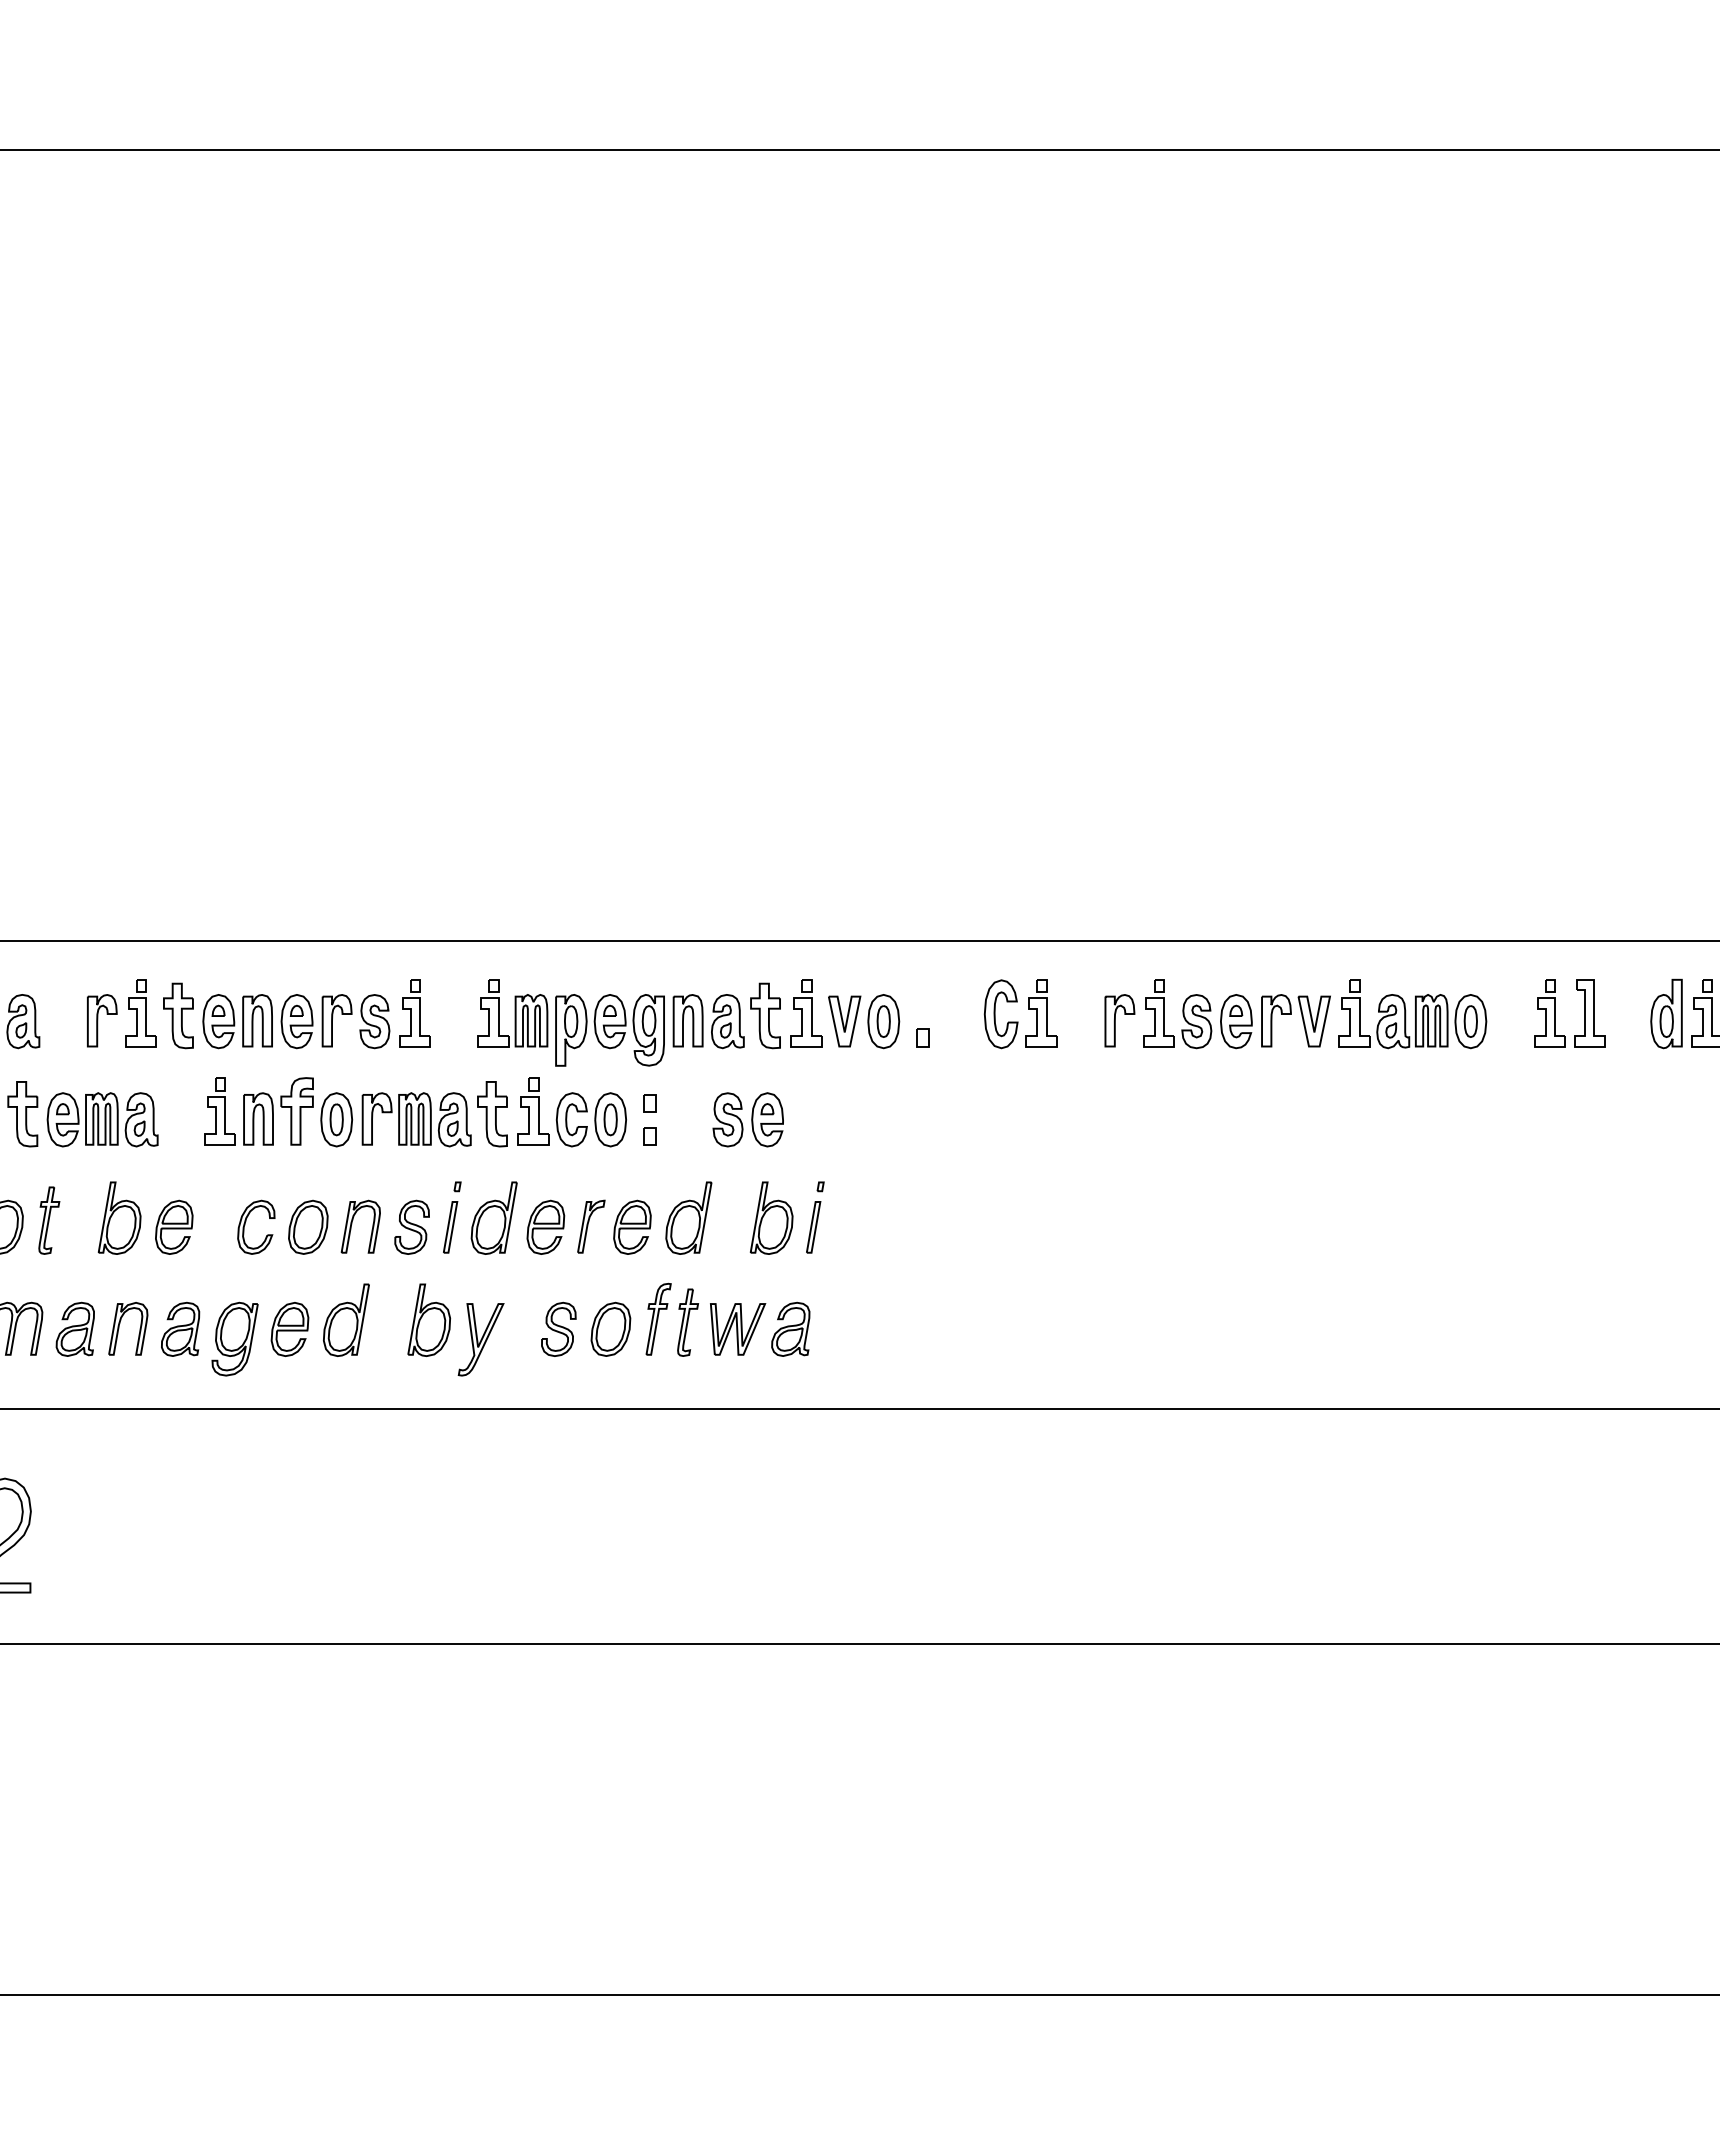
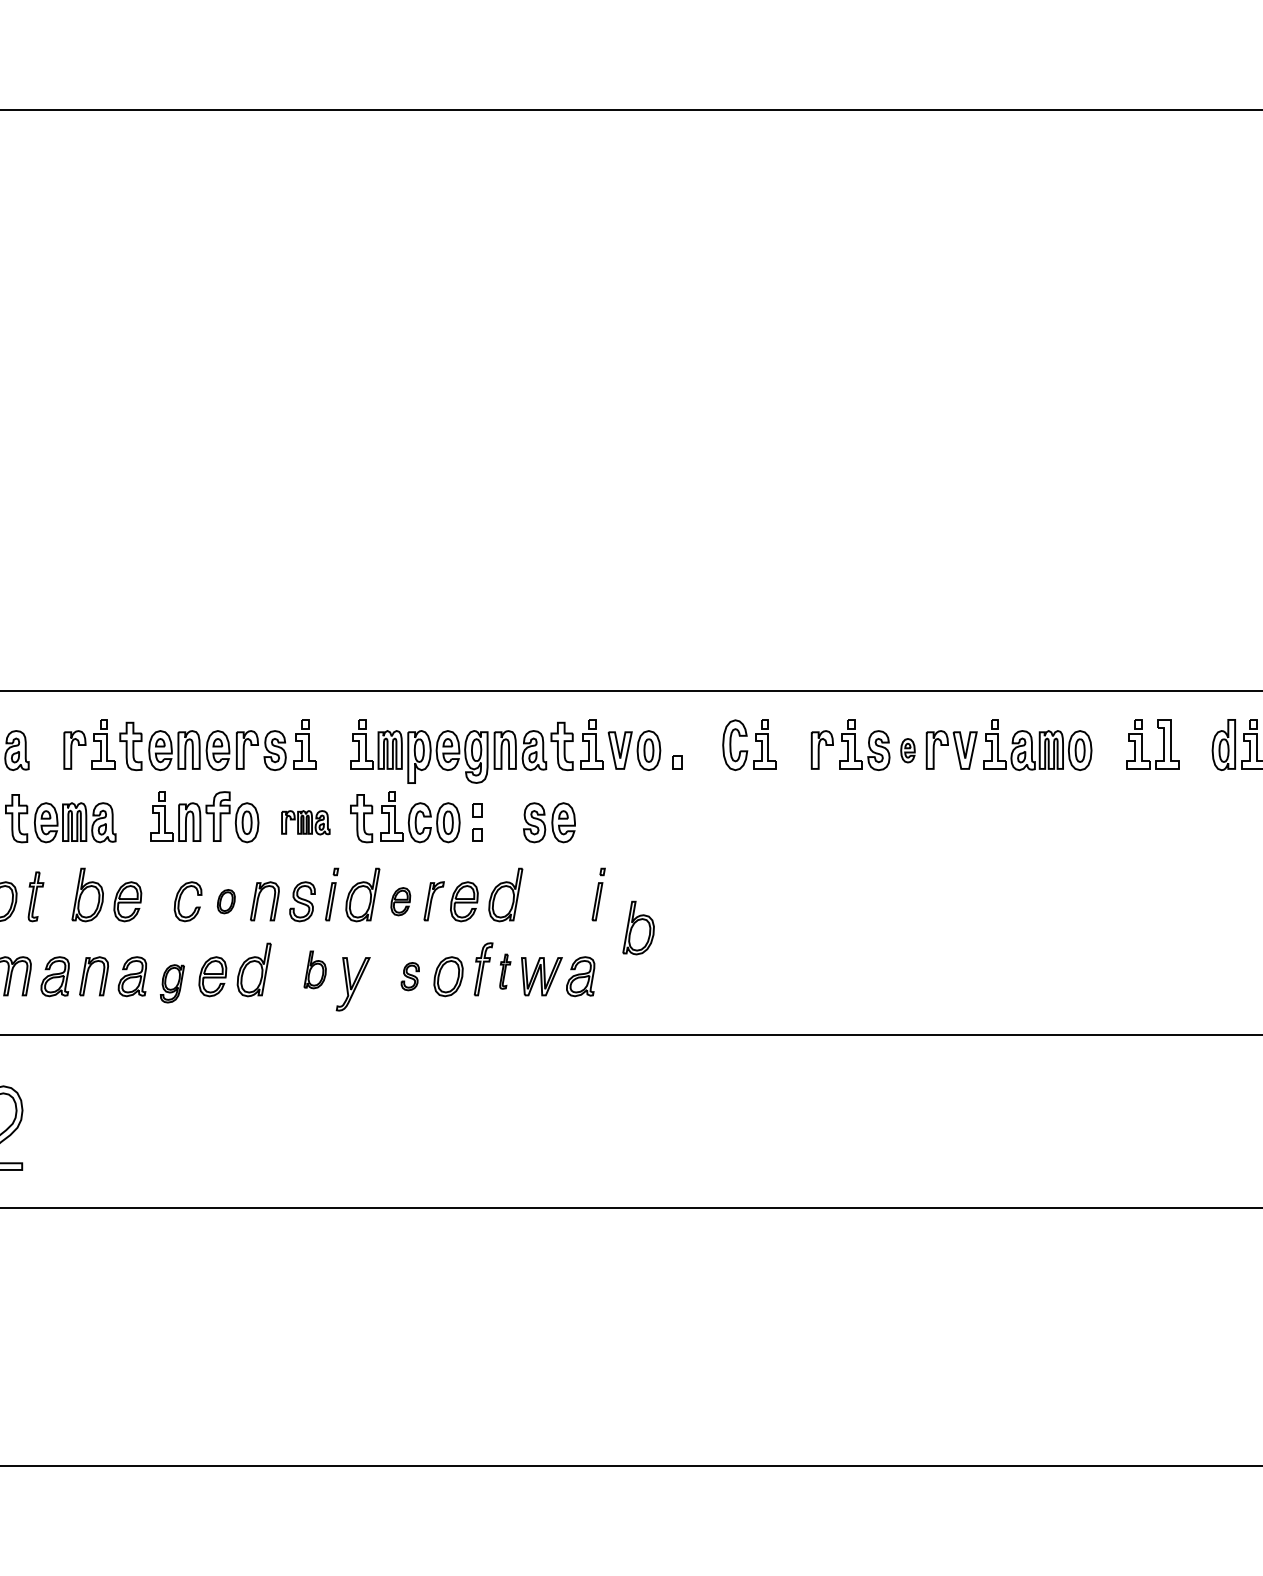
part: (1236, 1021) -> (908, 750), size x0.6
part: (416, 1119) -> (305, 822), size x0.6
part: (771, 1217) -> (638, 927), moved
part: (308, 1226) -> (226, 901), size x0.6
part: (545, 1226) -> (400, 901), size x0.7
part: (429, 1319) -> (315, 969), size x0.7
part: (688, 1322) -> (505, 971), size x0.7
part: (558, 1328) -> (410, 976), size x0.7
part: (234, 1338) -> (172, 983), size x0.7

